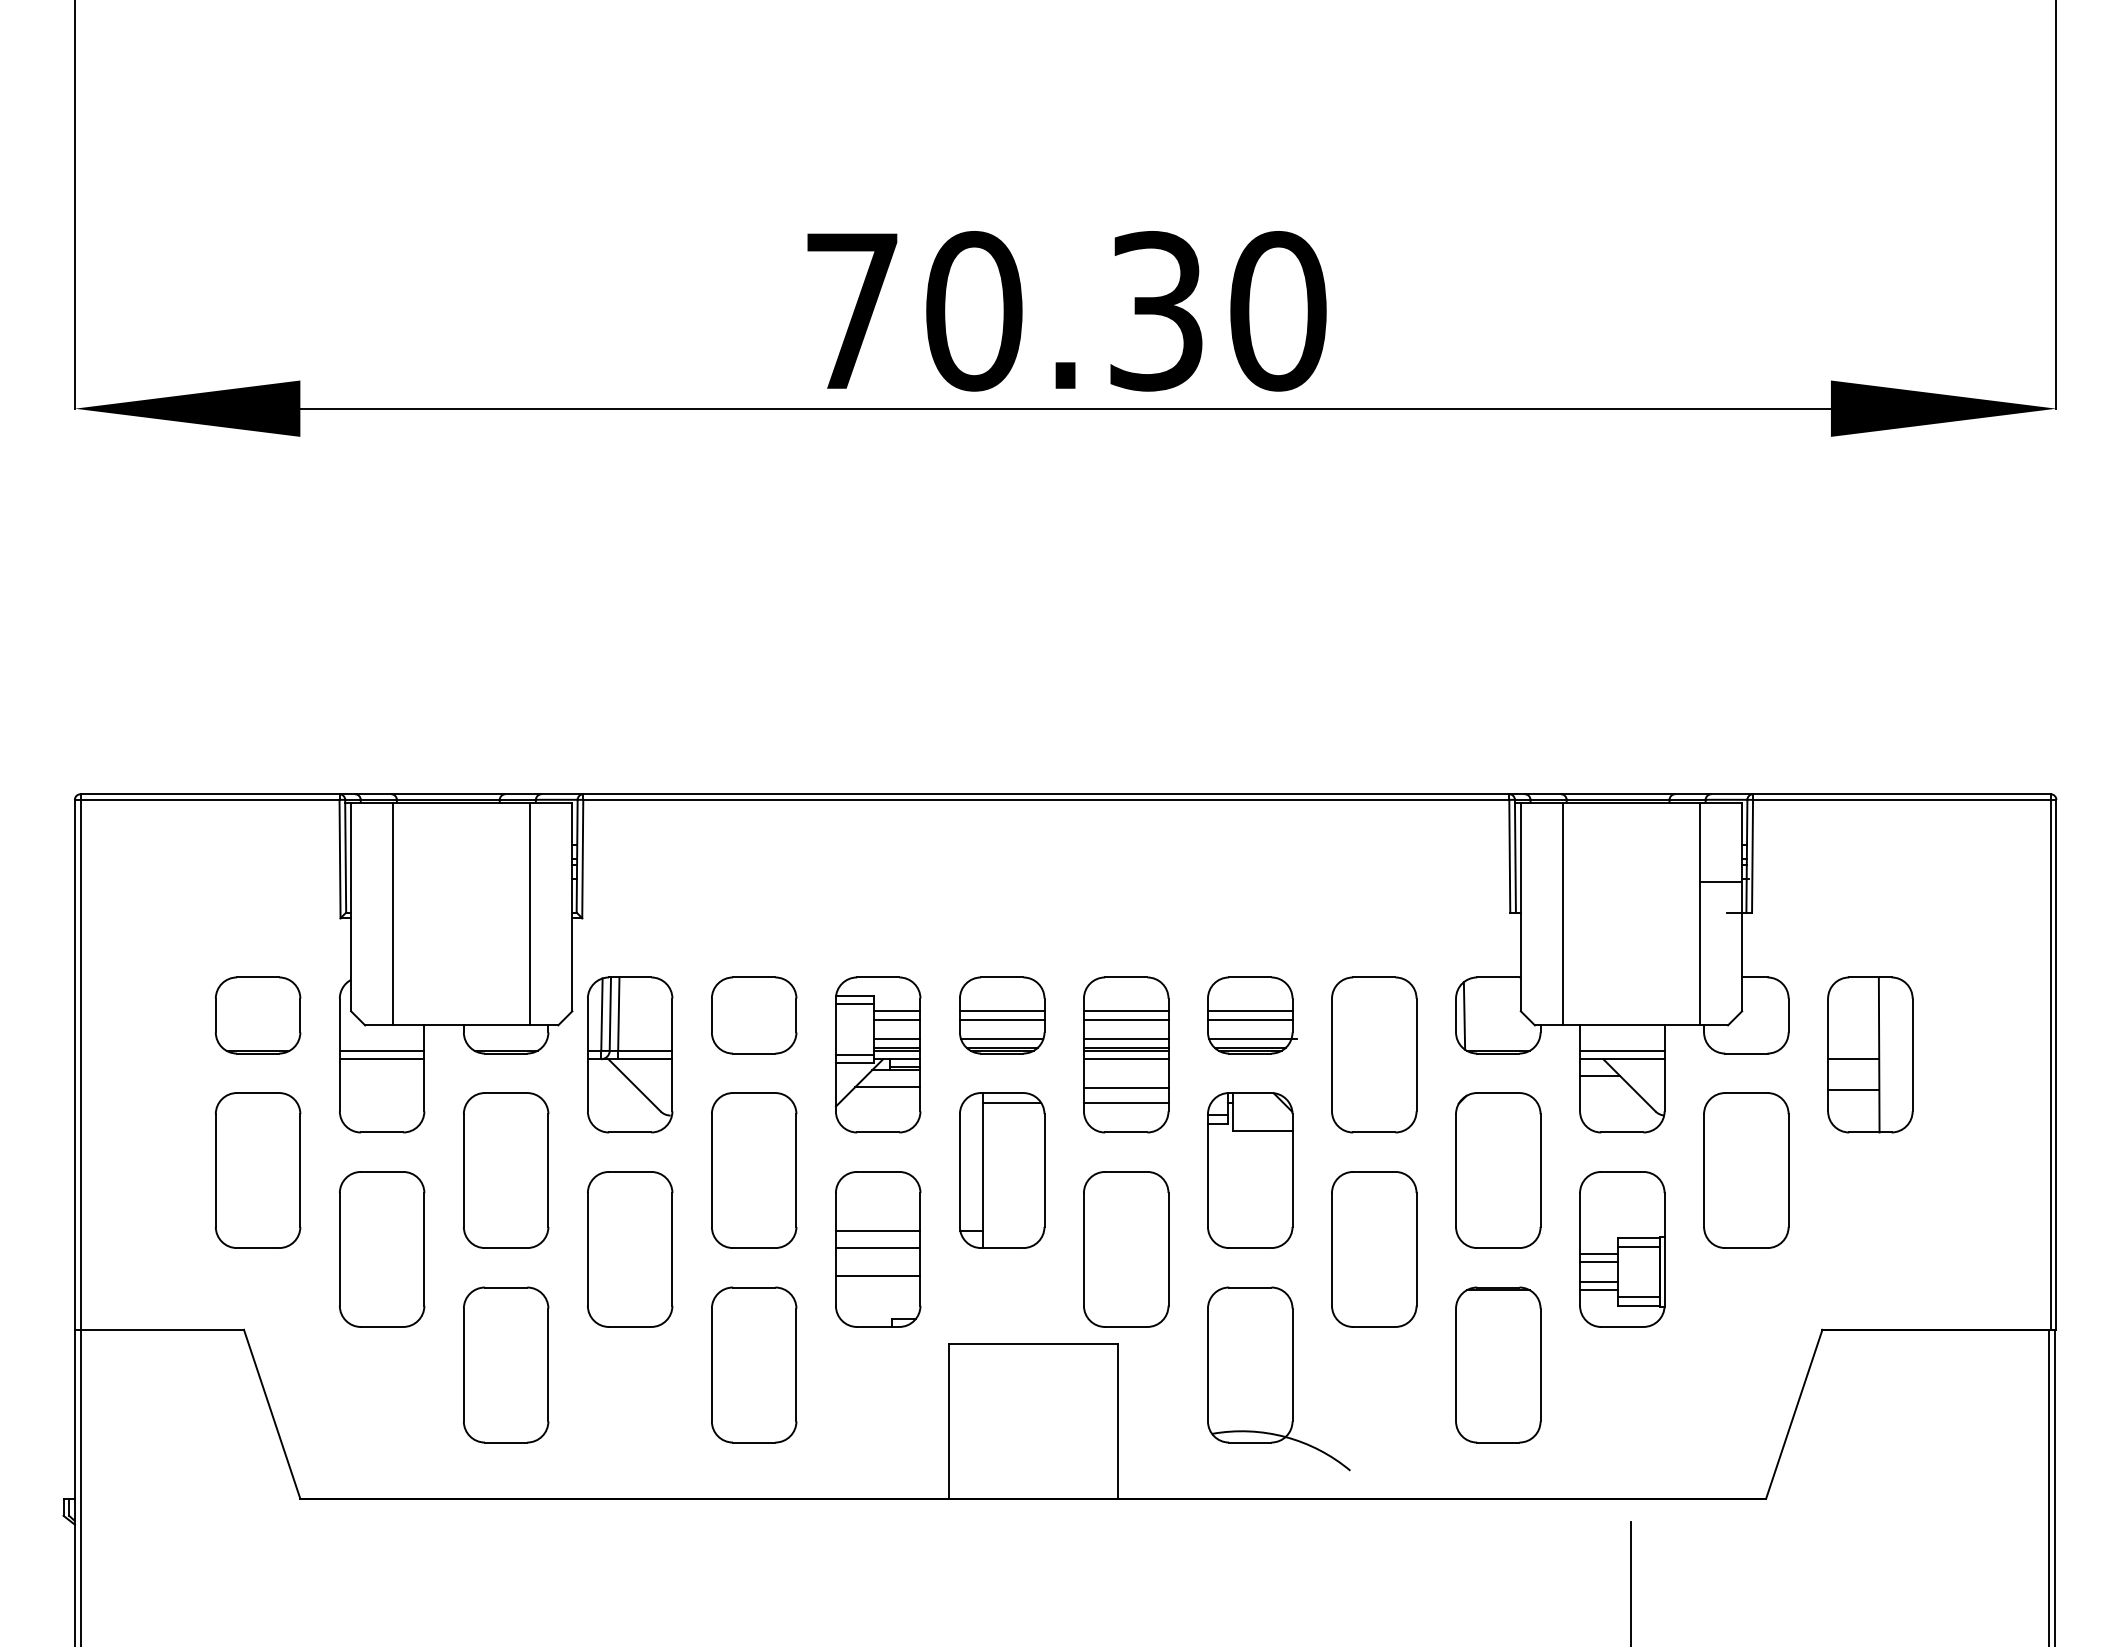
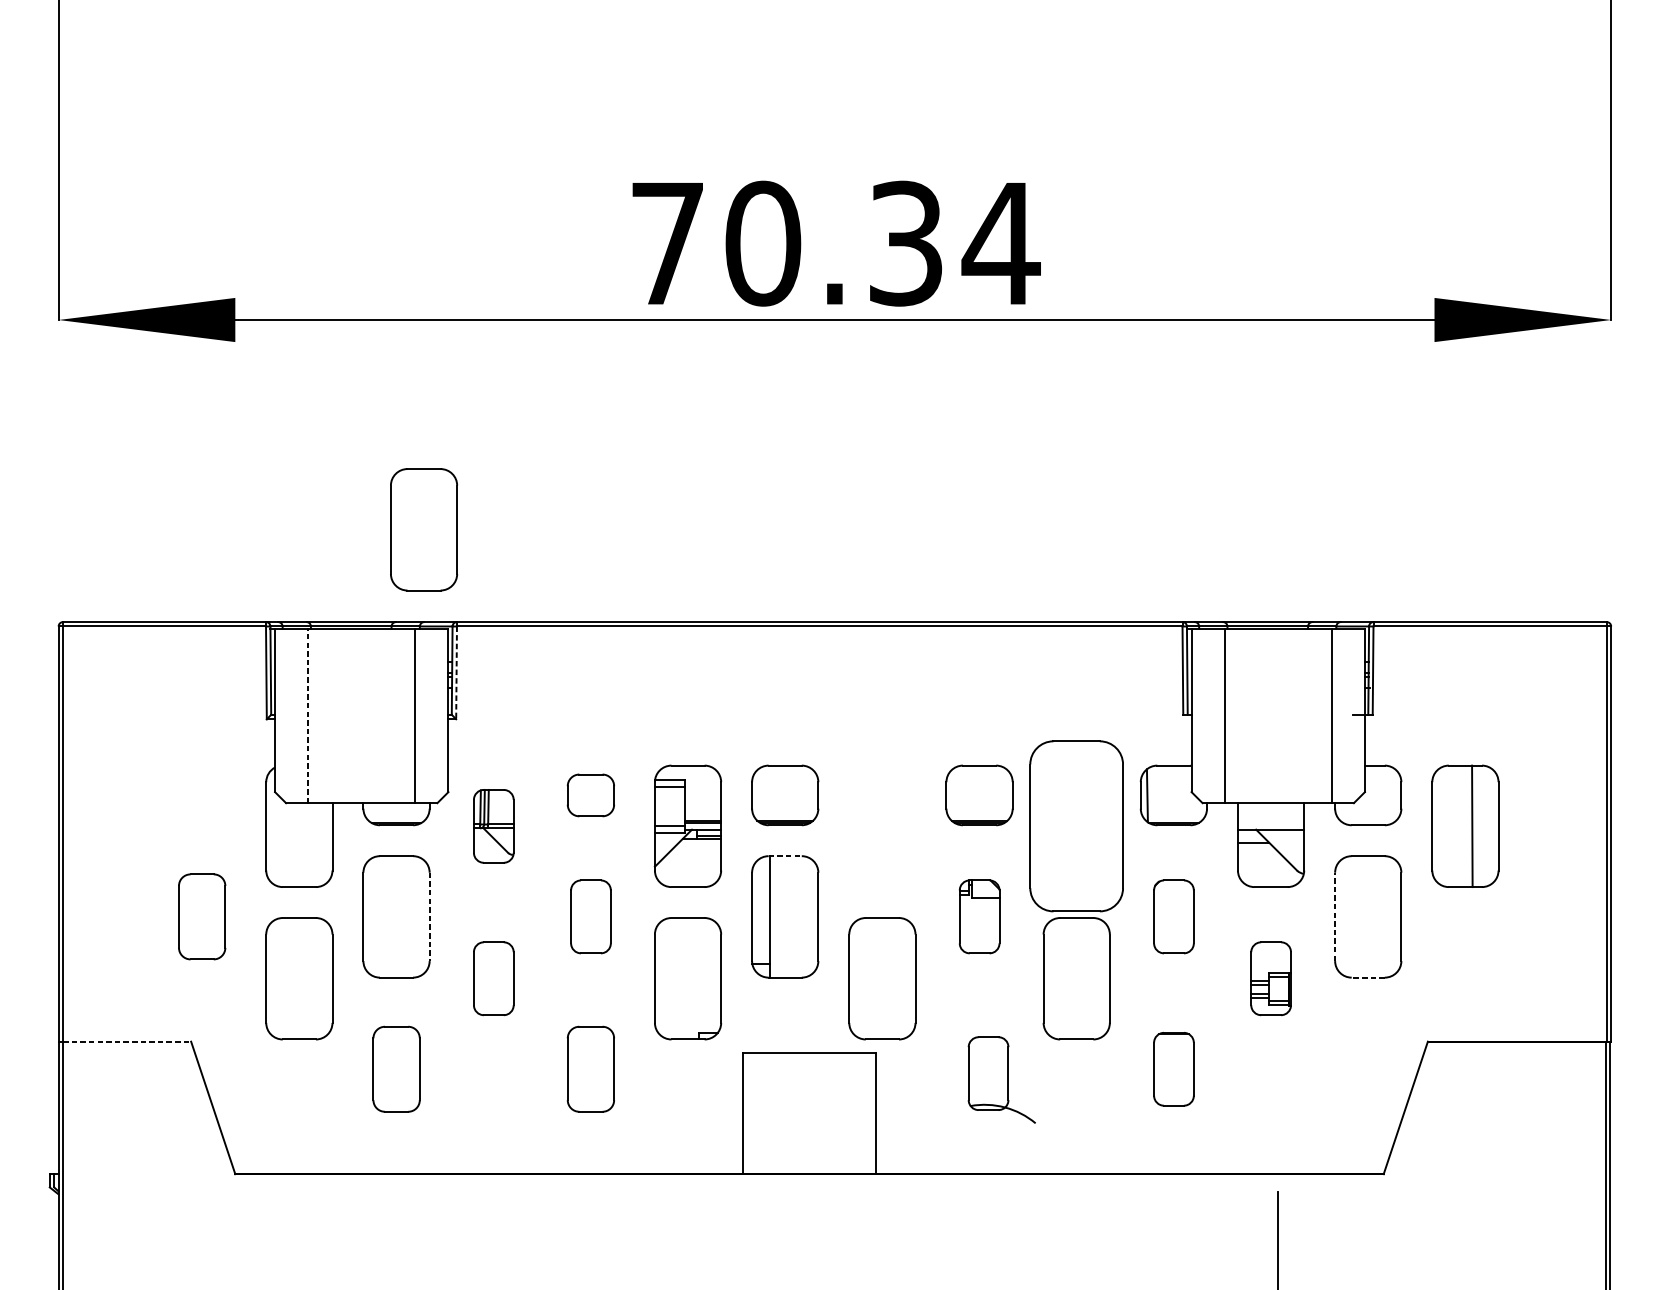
text: (1277, 311) -> (1000, 243), 70.30 -> 70.34
part: (541, 676) -> (424, 529), added
line: (582, 859) -> (456, 673), solid -> dashed
line: (1721, 881) -> (1348, 690), removed
line: (393, 913) -> (308, 715), solid -> dashed
line: (897, 1011) -> (703, 792), removed
line: (1001, 1011) -> (784, 792), removed
line: (1249, 1011) -> (978, 792), removed
part: (258, 1015) -> (202, 795), removed
part: (754, 1015) -> (591, 795), size x0.7
line: (897, 1019) -> (703, 798), removed
line: (1001, 1019) -> (784, 798), removed
line: (1249, 1019) -> (978, 798), removed
line: (897, 1039) -> (703, 814), removed
line: (1002, 1039) -> (785, 814), removed
line: (1252, 1039) -> (981, 814), removed
line: (381, 1050) -> (298, 822), removed
line: (1622, 1050) -> (1271, 822), removed
part: (630, 1054) -> (493, 825), size x0.6
part: (1126, 1054) -> (882, 825), removed
part: (1374, 1054) -> (1076, 825), size x1.4
line: (381, 1059) -> (298, 829), removed
line: (1853, 1059) -> (1452, 829), removed
line: (887, 1087) -> (695, 851), removed
line: (1853, 1090) -> (1452, 854), removed
line: (1002, 1093) -> (785, 856), solid -> dashed
line: (1011, 1102) -> (792, 863), removed
part: (257, 1170) -> (201, 916), size x0.7
part: (754, 1170) -> (591, 916), size x0.6
part: (1250, 1170) -> (979, 916), size x0.6
part: (1498, 1170) -> (1174, 916), size x0.6
line: (1704, 1170) -> (1335, 916), solid -> dashed
line: (548, 1171) -> (429, 917), solid -> dashed
line: (877, 1231) -> (687, 964), removed
line: (877, 1248) -> (687, 977), removed
line: (1745, 1248) -> (1367, 977), solid -> dashed
part: (630, 1249) -> (493, 978), size x0.6
part: (1622, 1249) -> (1271, 978), size x0.6
line: (877, 1276) -> (687, 999), removed
line: (162, 1329) -> (127, 1041), solid -> dashed
part: (506, 1364) -> (396, 1068), size x0.7
part: (754, 1364) -> (591, 1068), size x0.7
part: (1498, 1364) -> (1174, 1068), size x0.6
part: (1278, 1378) -> (1001, 1079), size x0.6

